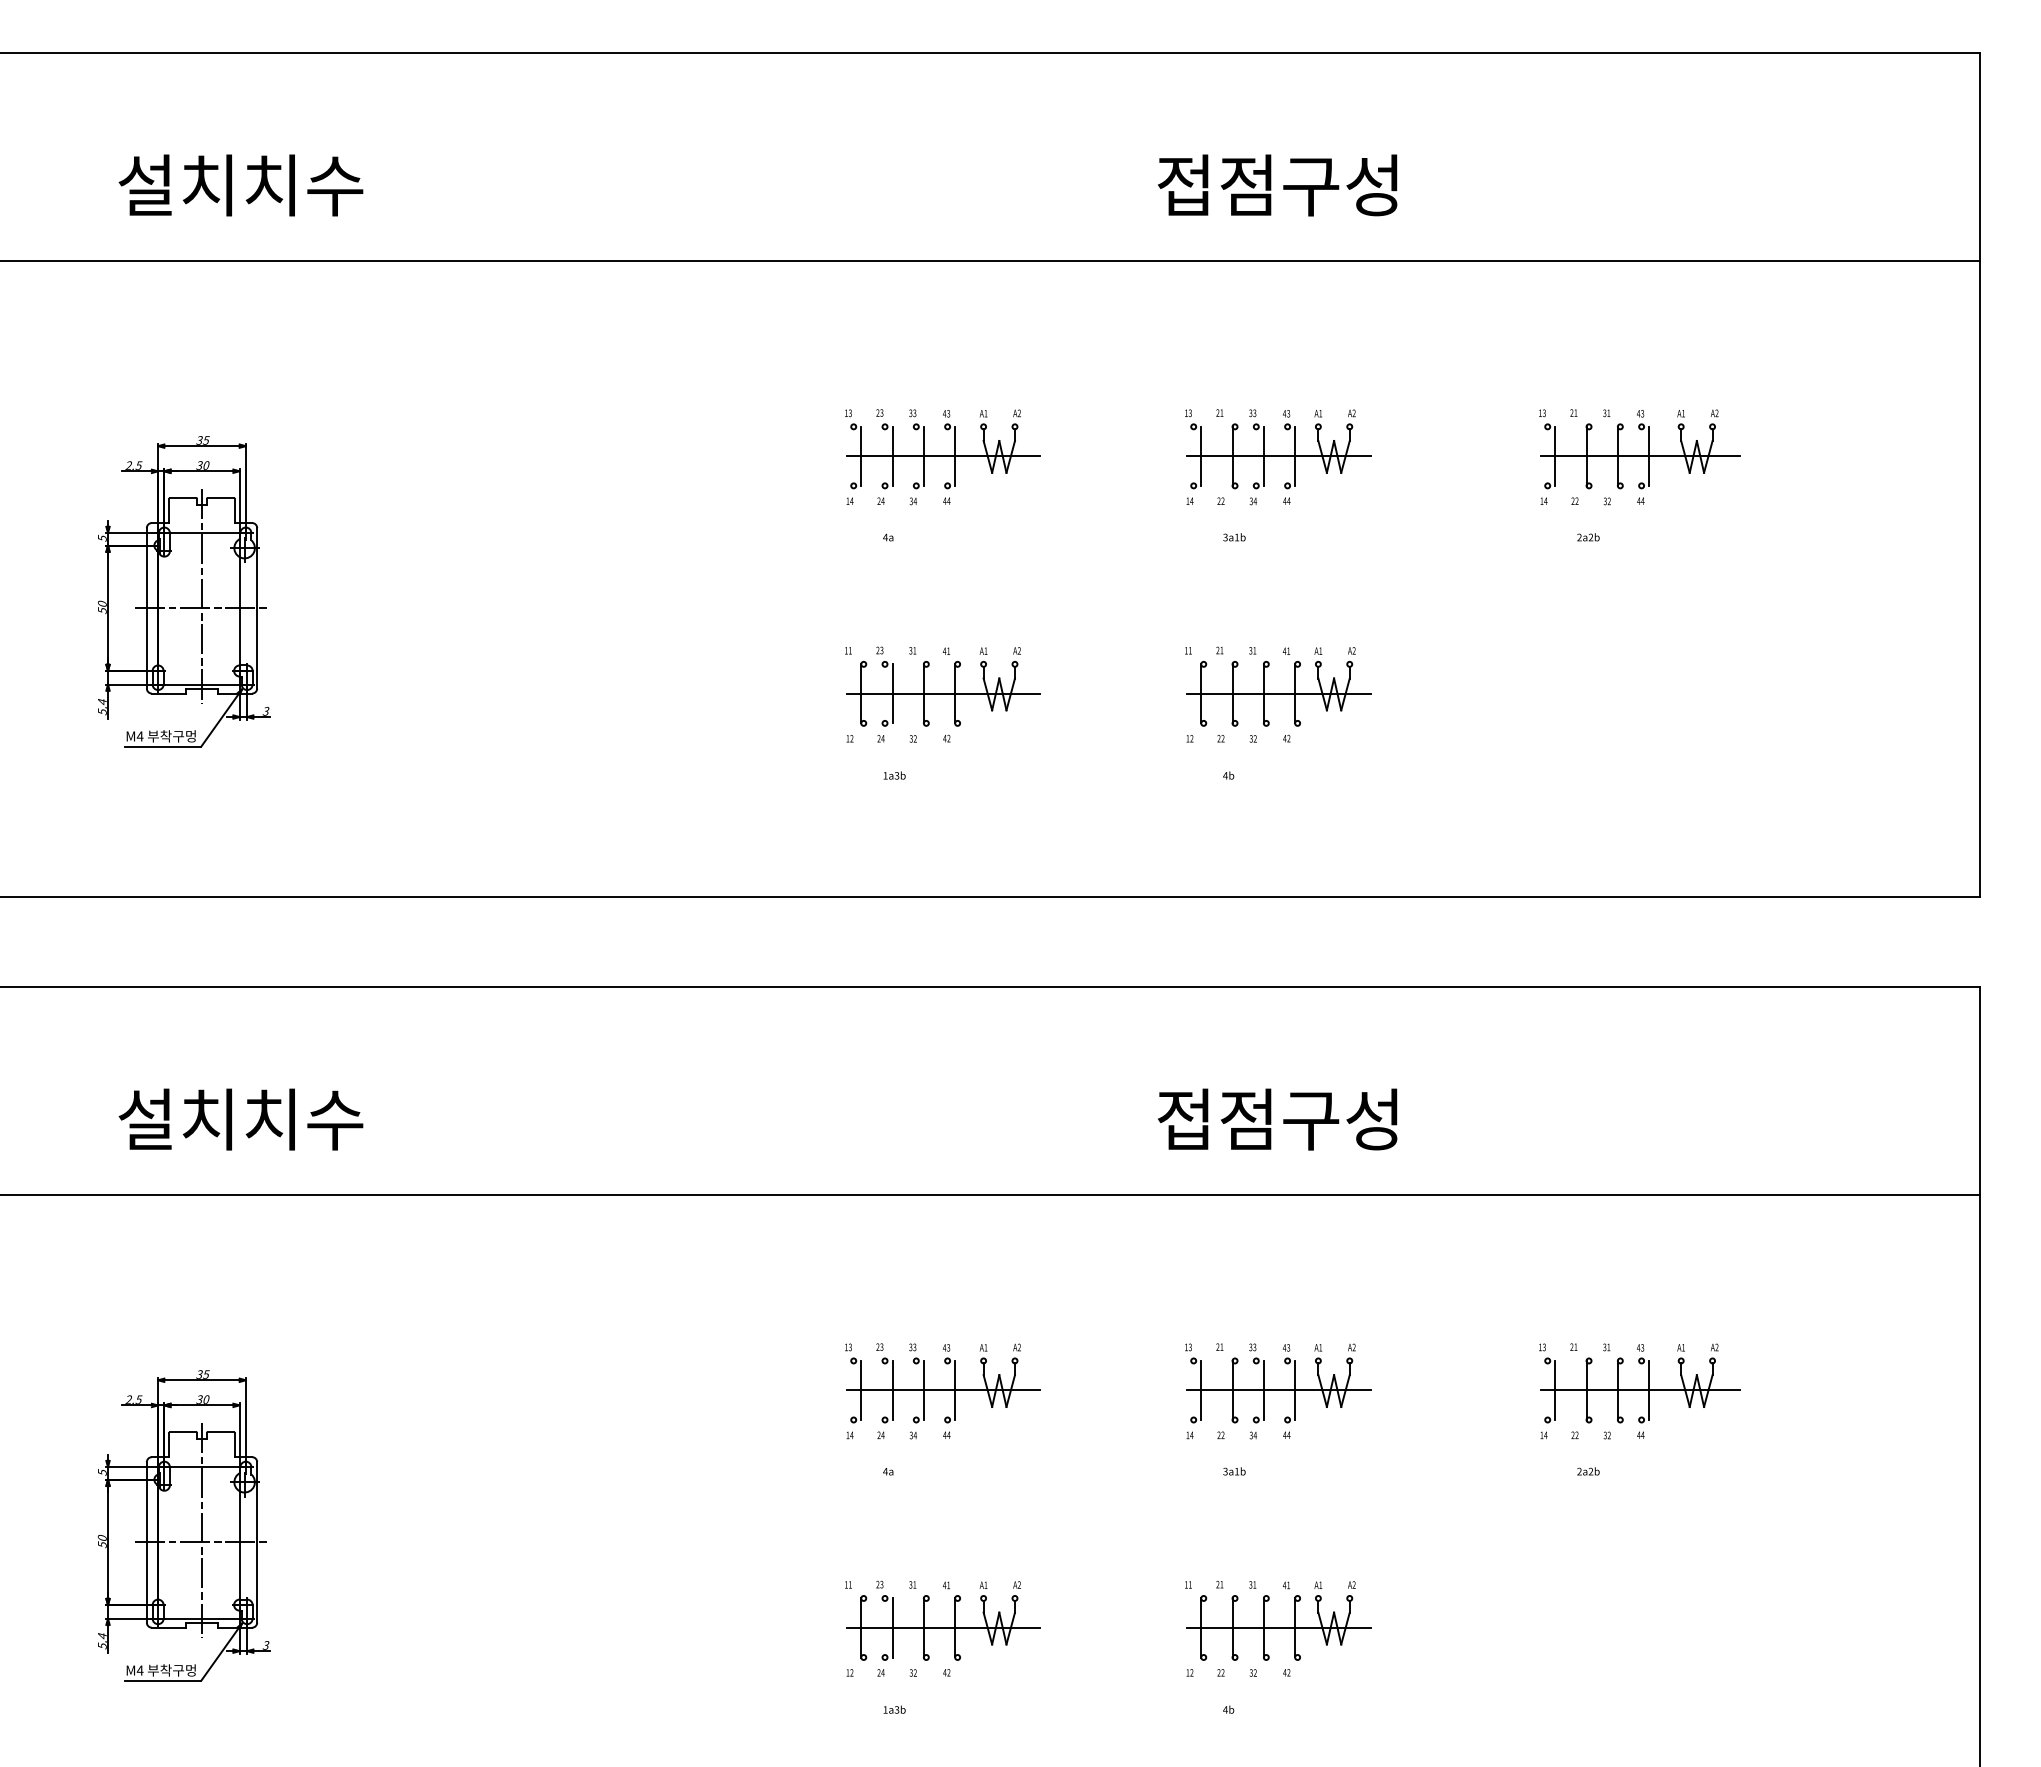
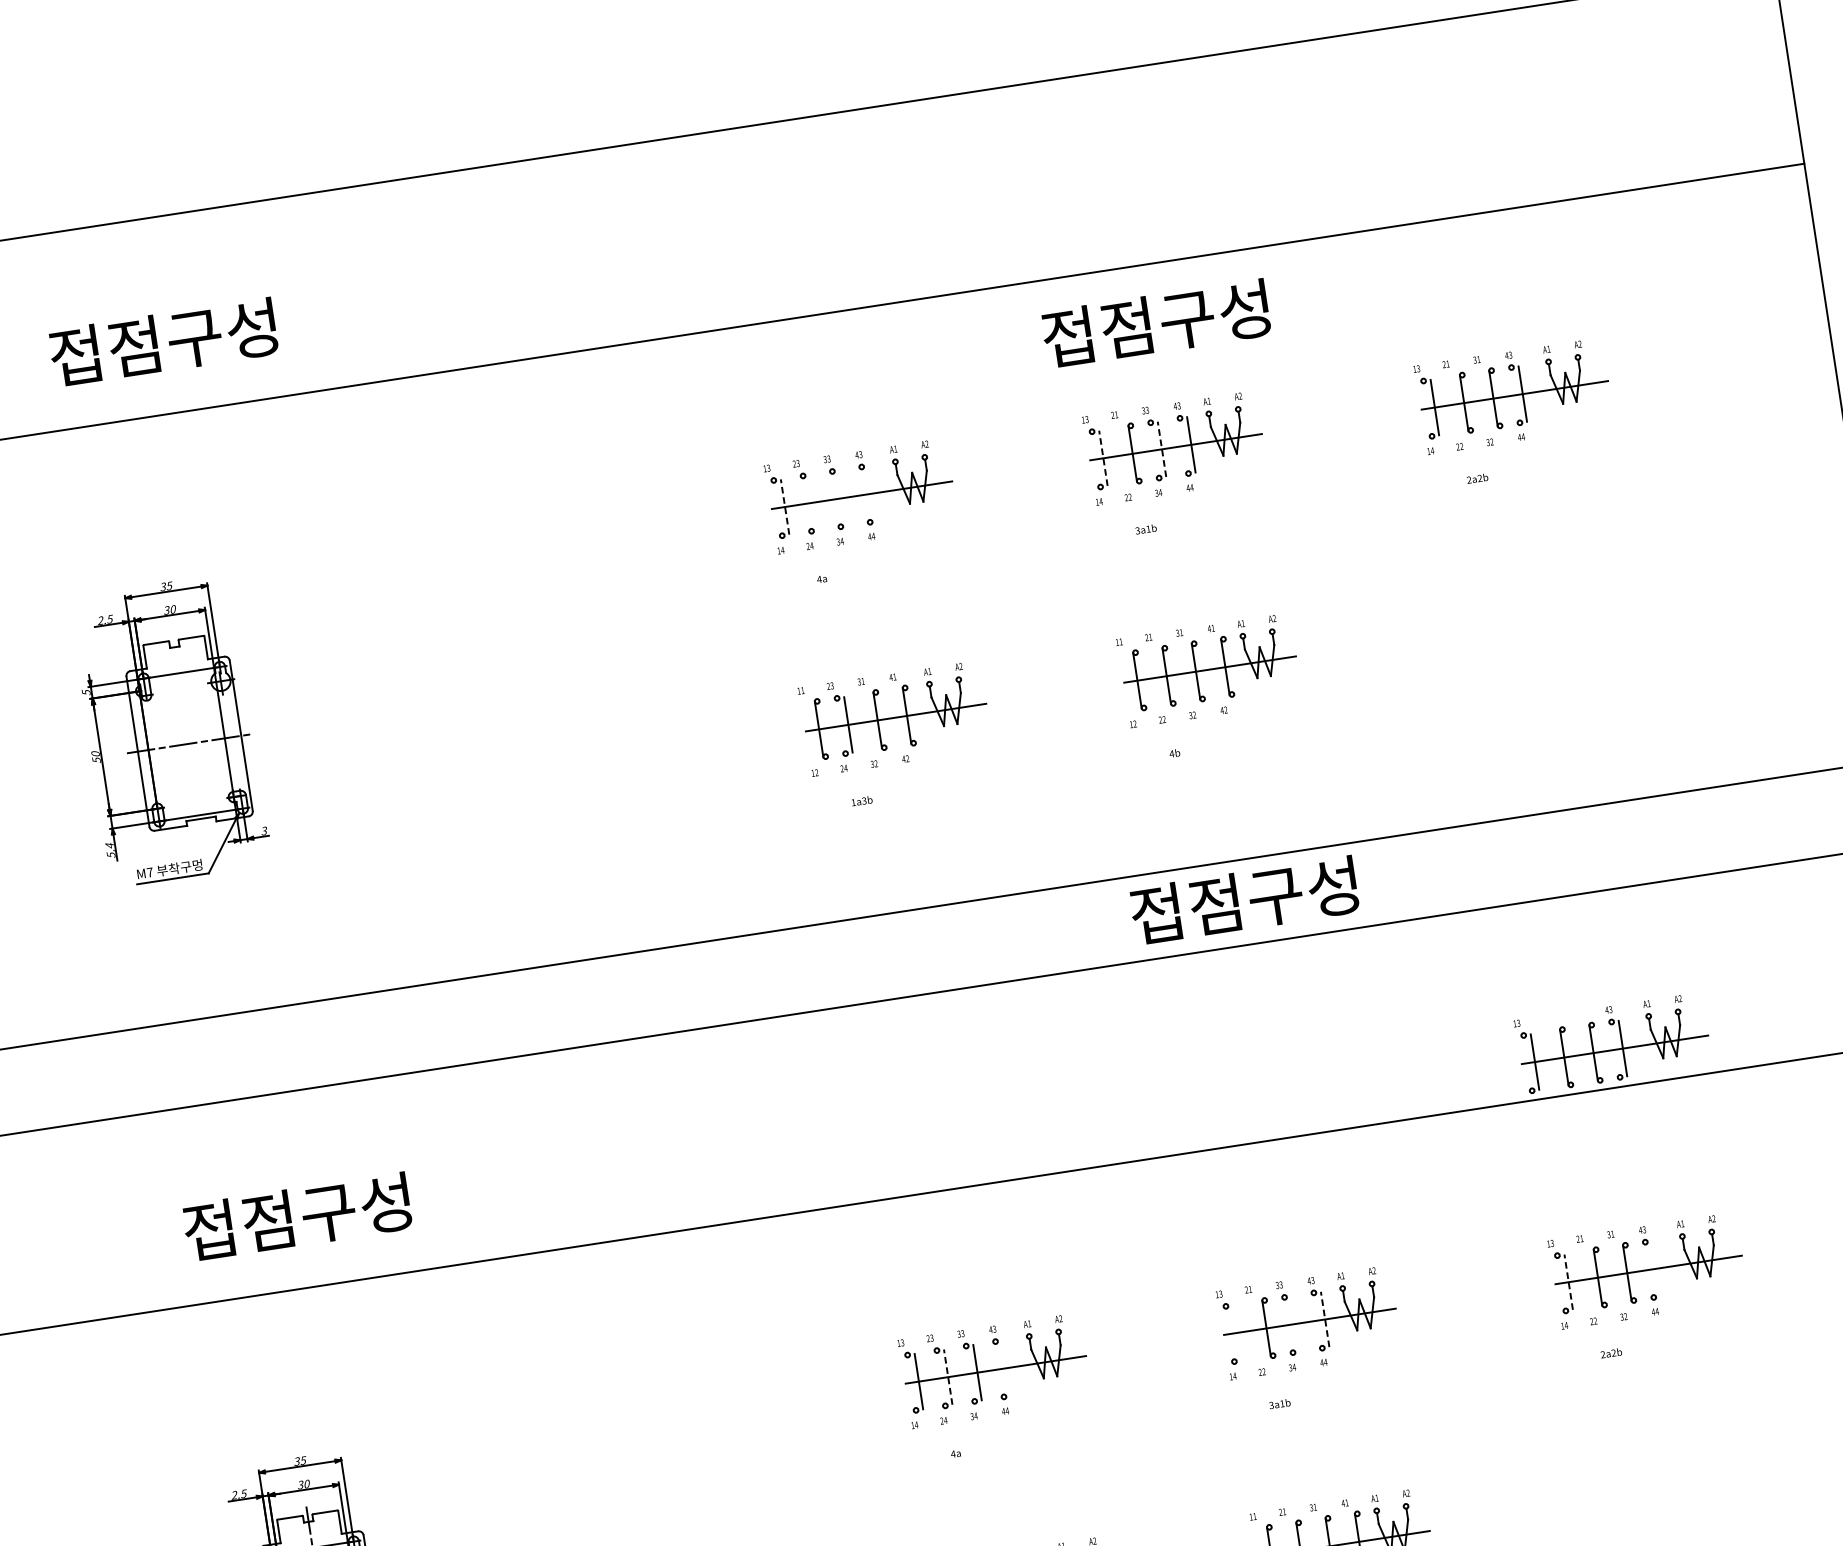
text: (240, 185) -> (165, 342), 설치치수 -> 접점구성
text: (1277, 185) -> (1155, 323), moved
line: (892, 455) -> (814, 501), removed
line: (923, 455) -> (843, 497), removed
line: (955, 455) -> (873, 492), removed
line: (861, 456) -> (785, 507), solid -> dashed
line: (1201, 456) -> (1103, 458), solid -> dashed
line: (1263, 456) -> (1161, 449), solid -> dashed
line: (202, 596) -> (188, 732), removed
text: (139, 736) -> (149, 872), M4 -> M7
text: (240, 1119) -> (298, 1216), 설치치수 -> 접점구성
text: (1277, 1119) -> (1244, 900), moved
part: (1639, 1148) -> (1612, 1043), added
line: (892, 1390) -> (948, 1377), solid -> dashed
line: (955, 1390) -> (1007, 1368), removed
line: (1201, 1390) -> (1237, 1332), removed
line: (1263, 1390) -> (1295, 1324), removed
line: (1295, 1390) -> (1325, 1319), solid -> dashed
line: (1555, 1390) -> (1568, 1282), solid -> dashed
line: (1649, 1390) -> (1656, 1268), removed

